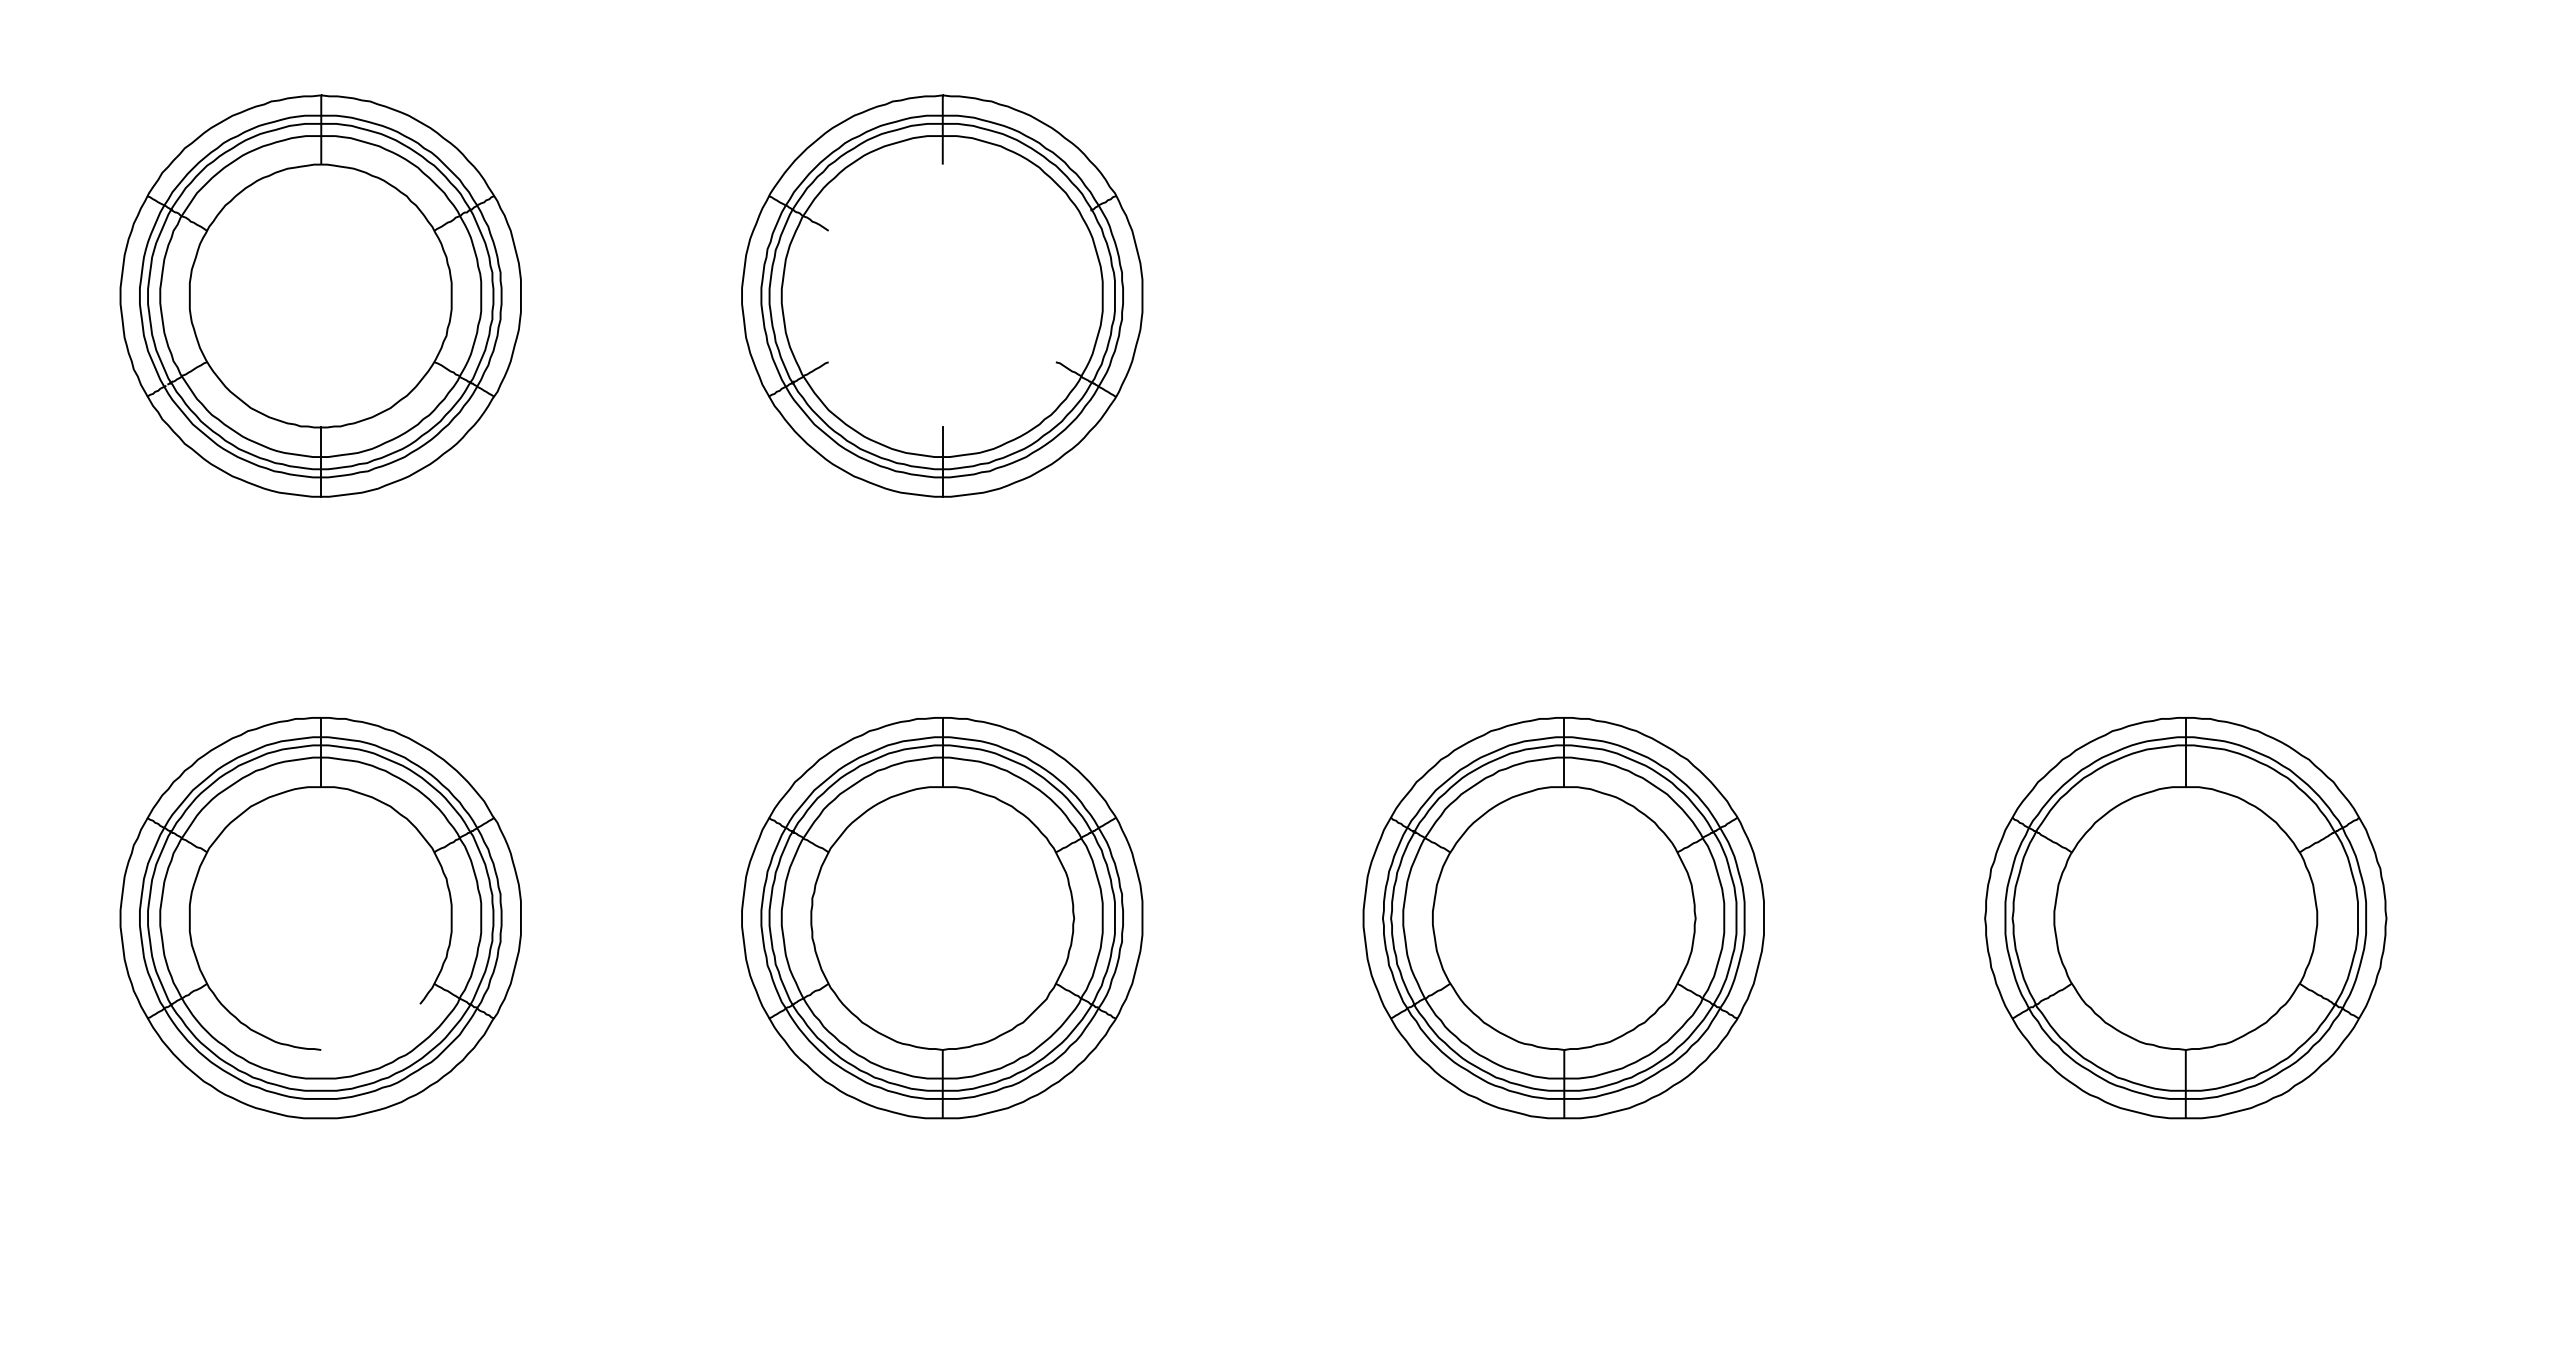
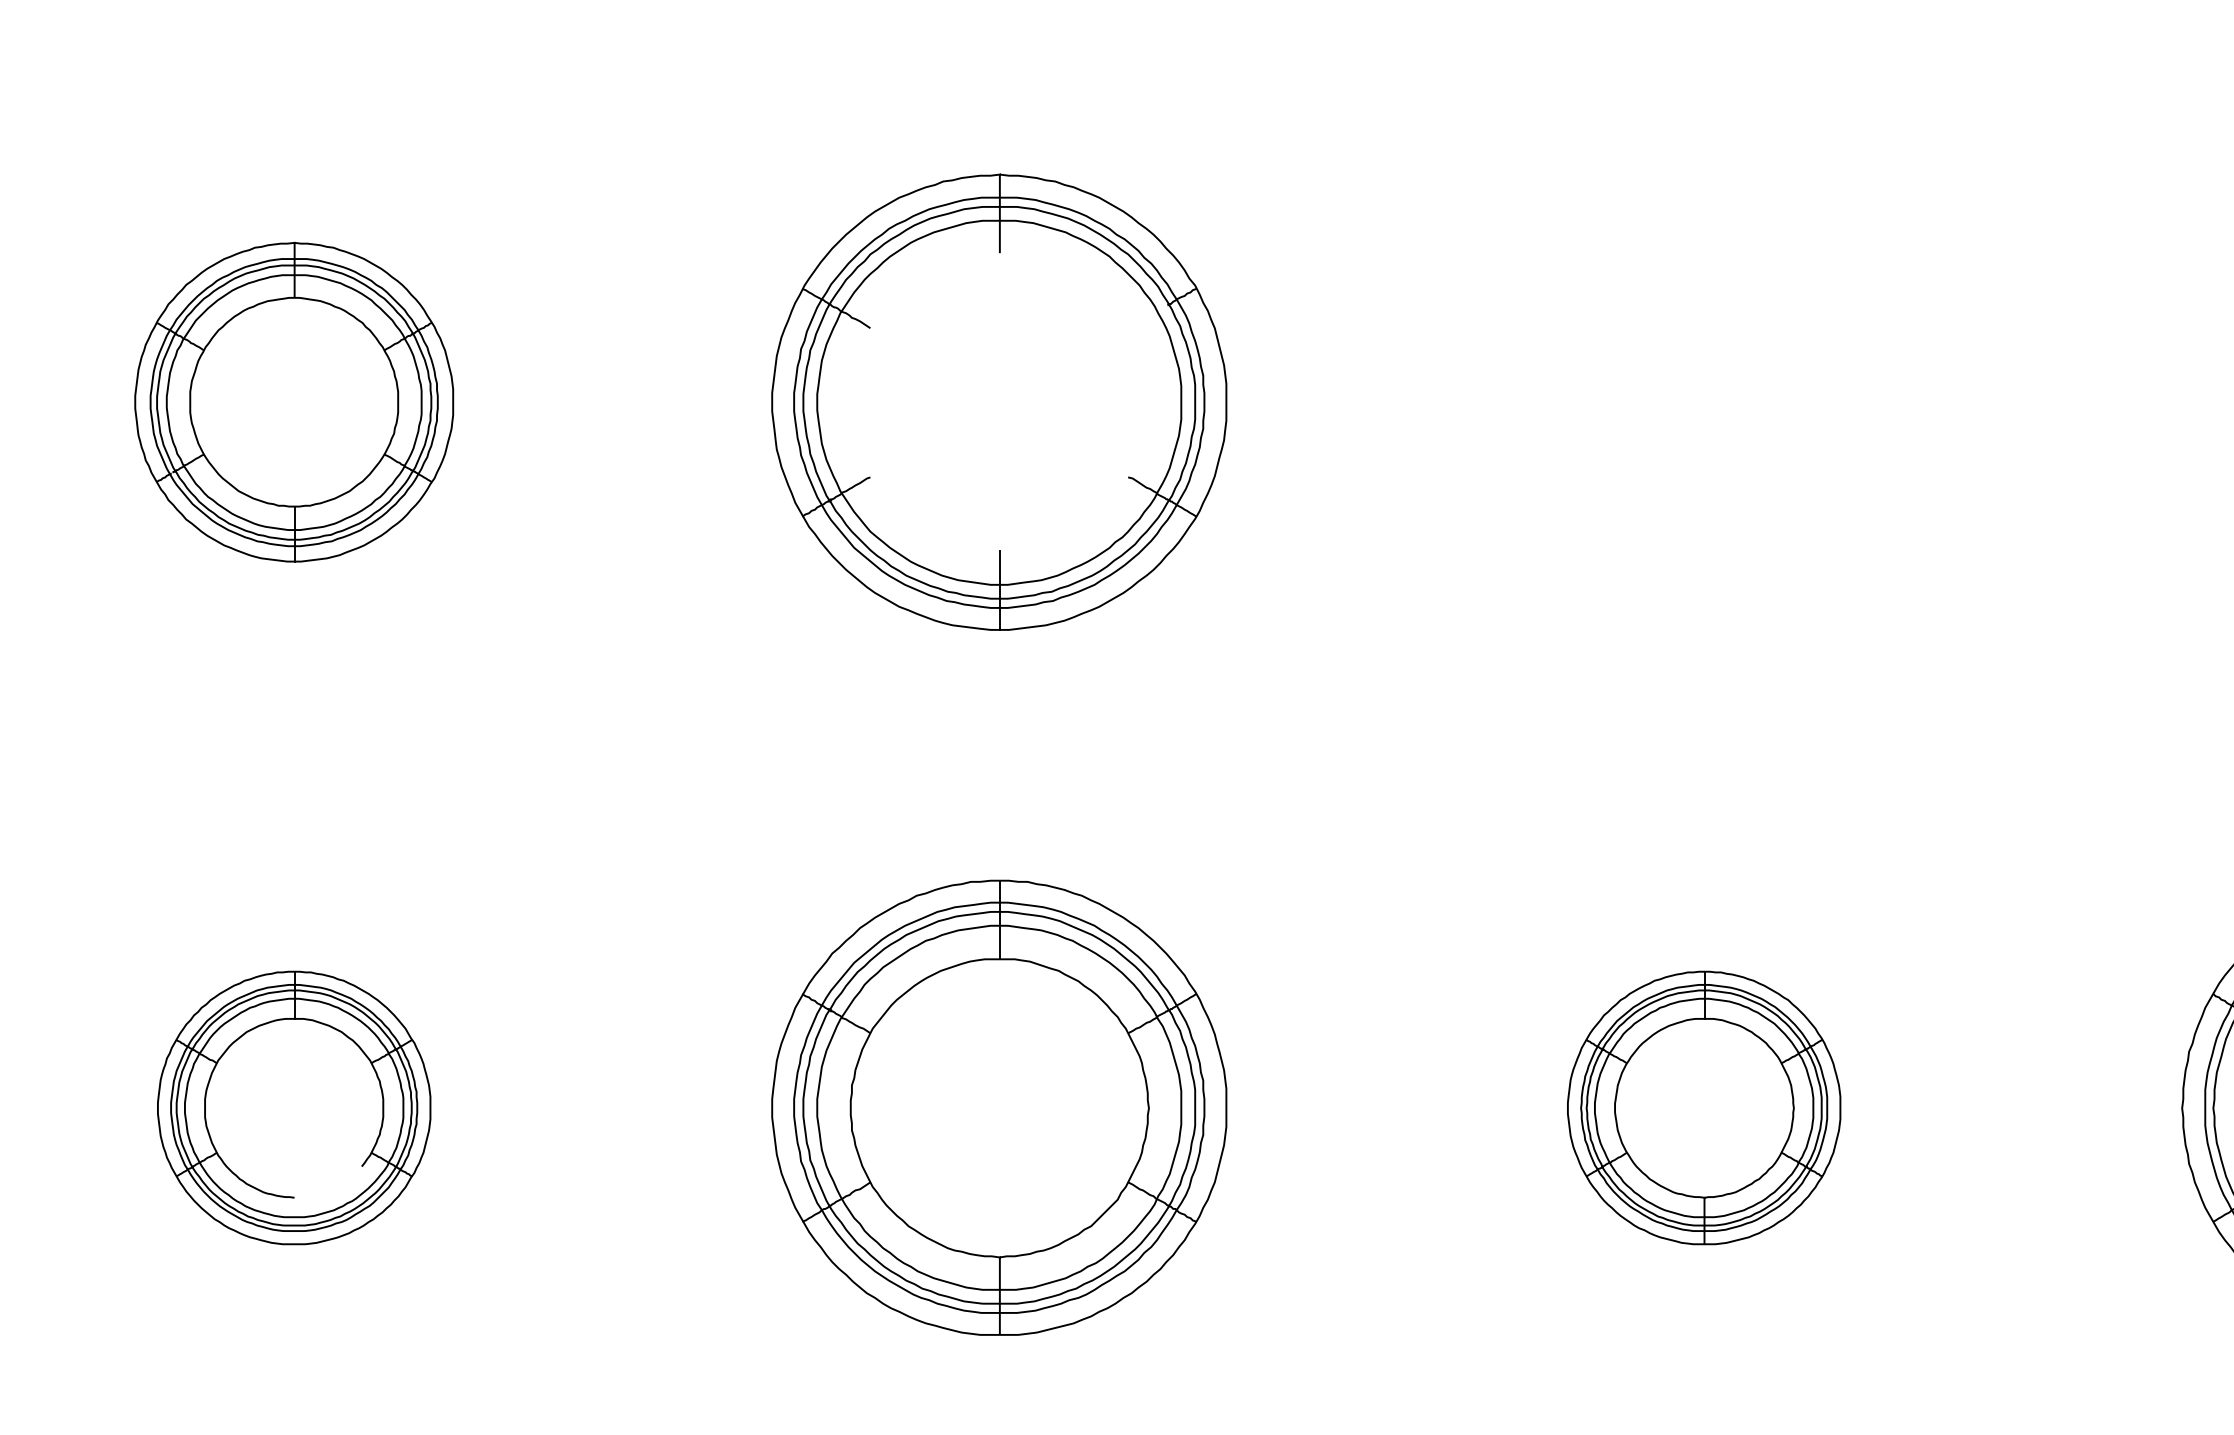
part: (320, 295) -> (294, 401), size x0.7
part: (320, 918) -> (294, 1108), size x0.6
part: (1563, 918) -> (1703, 1108), size x0.6

